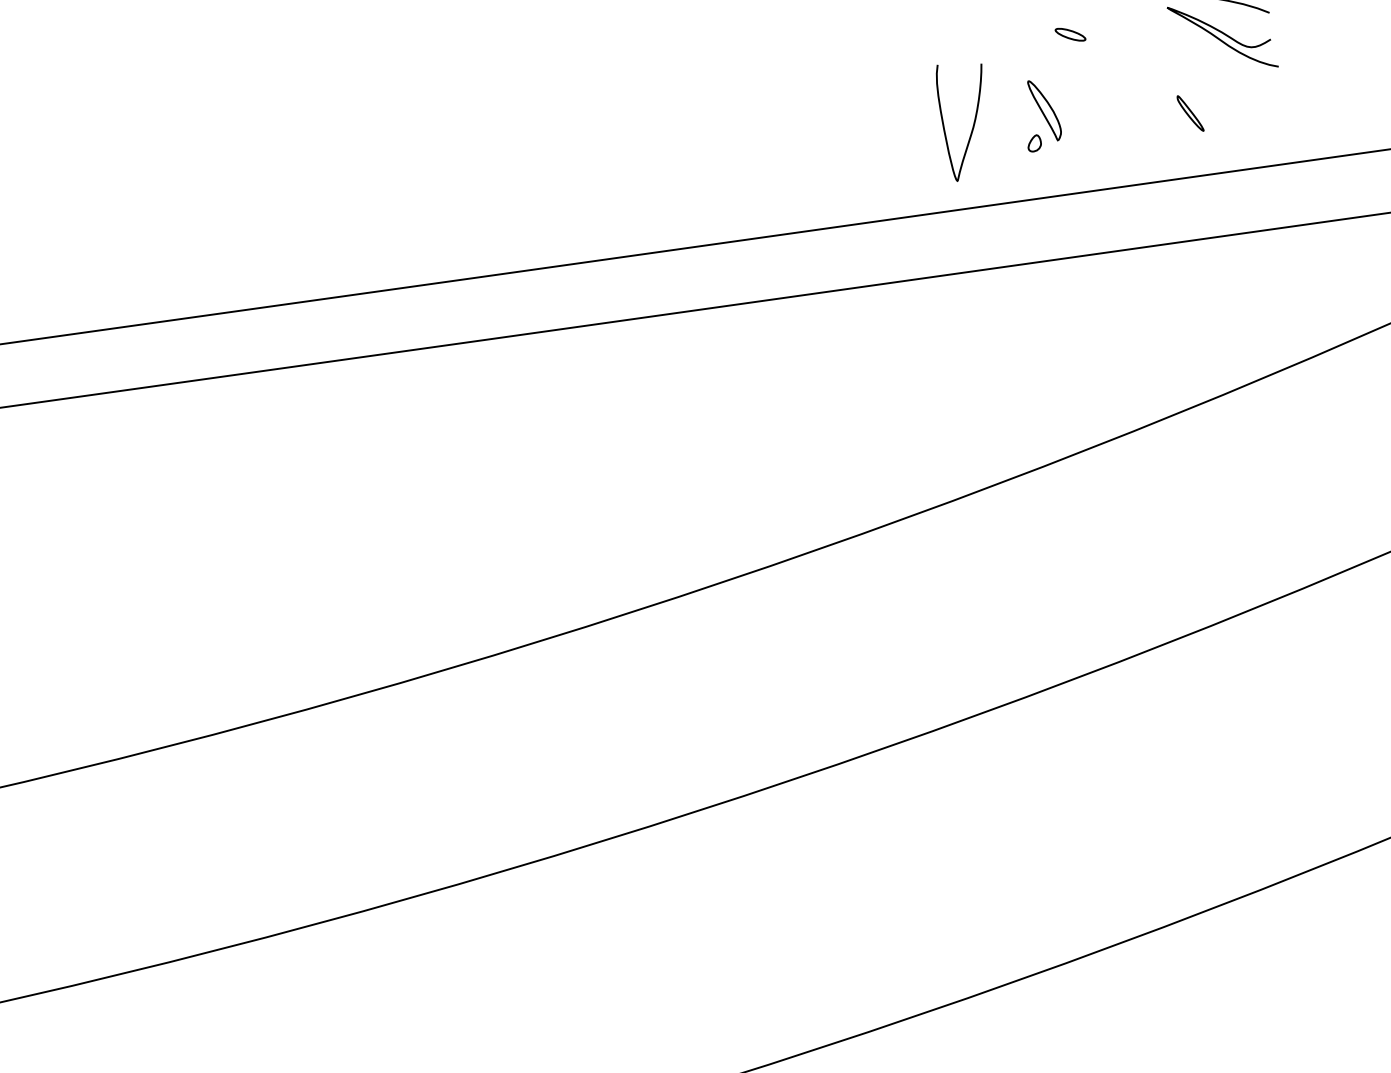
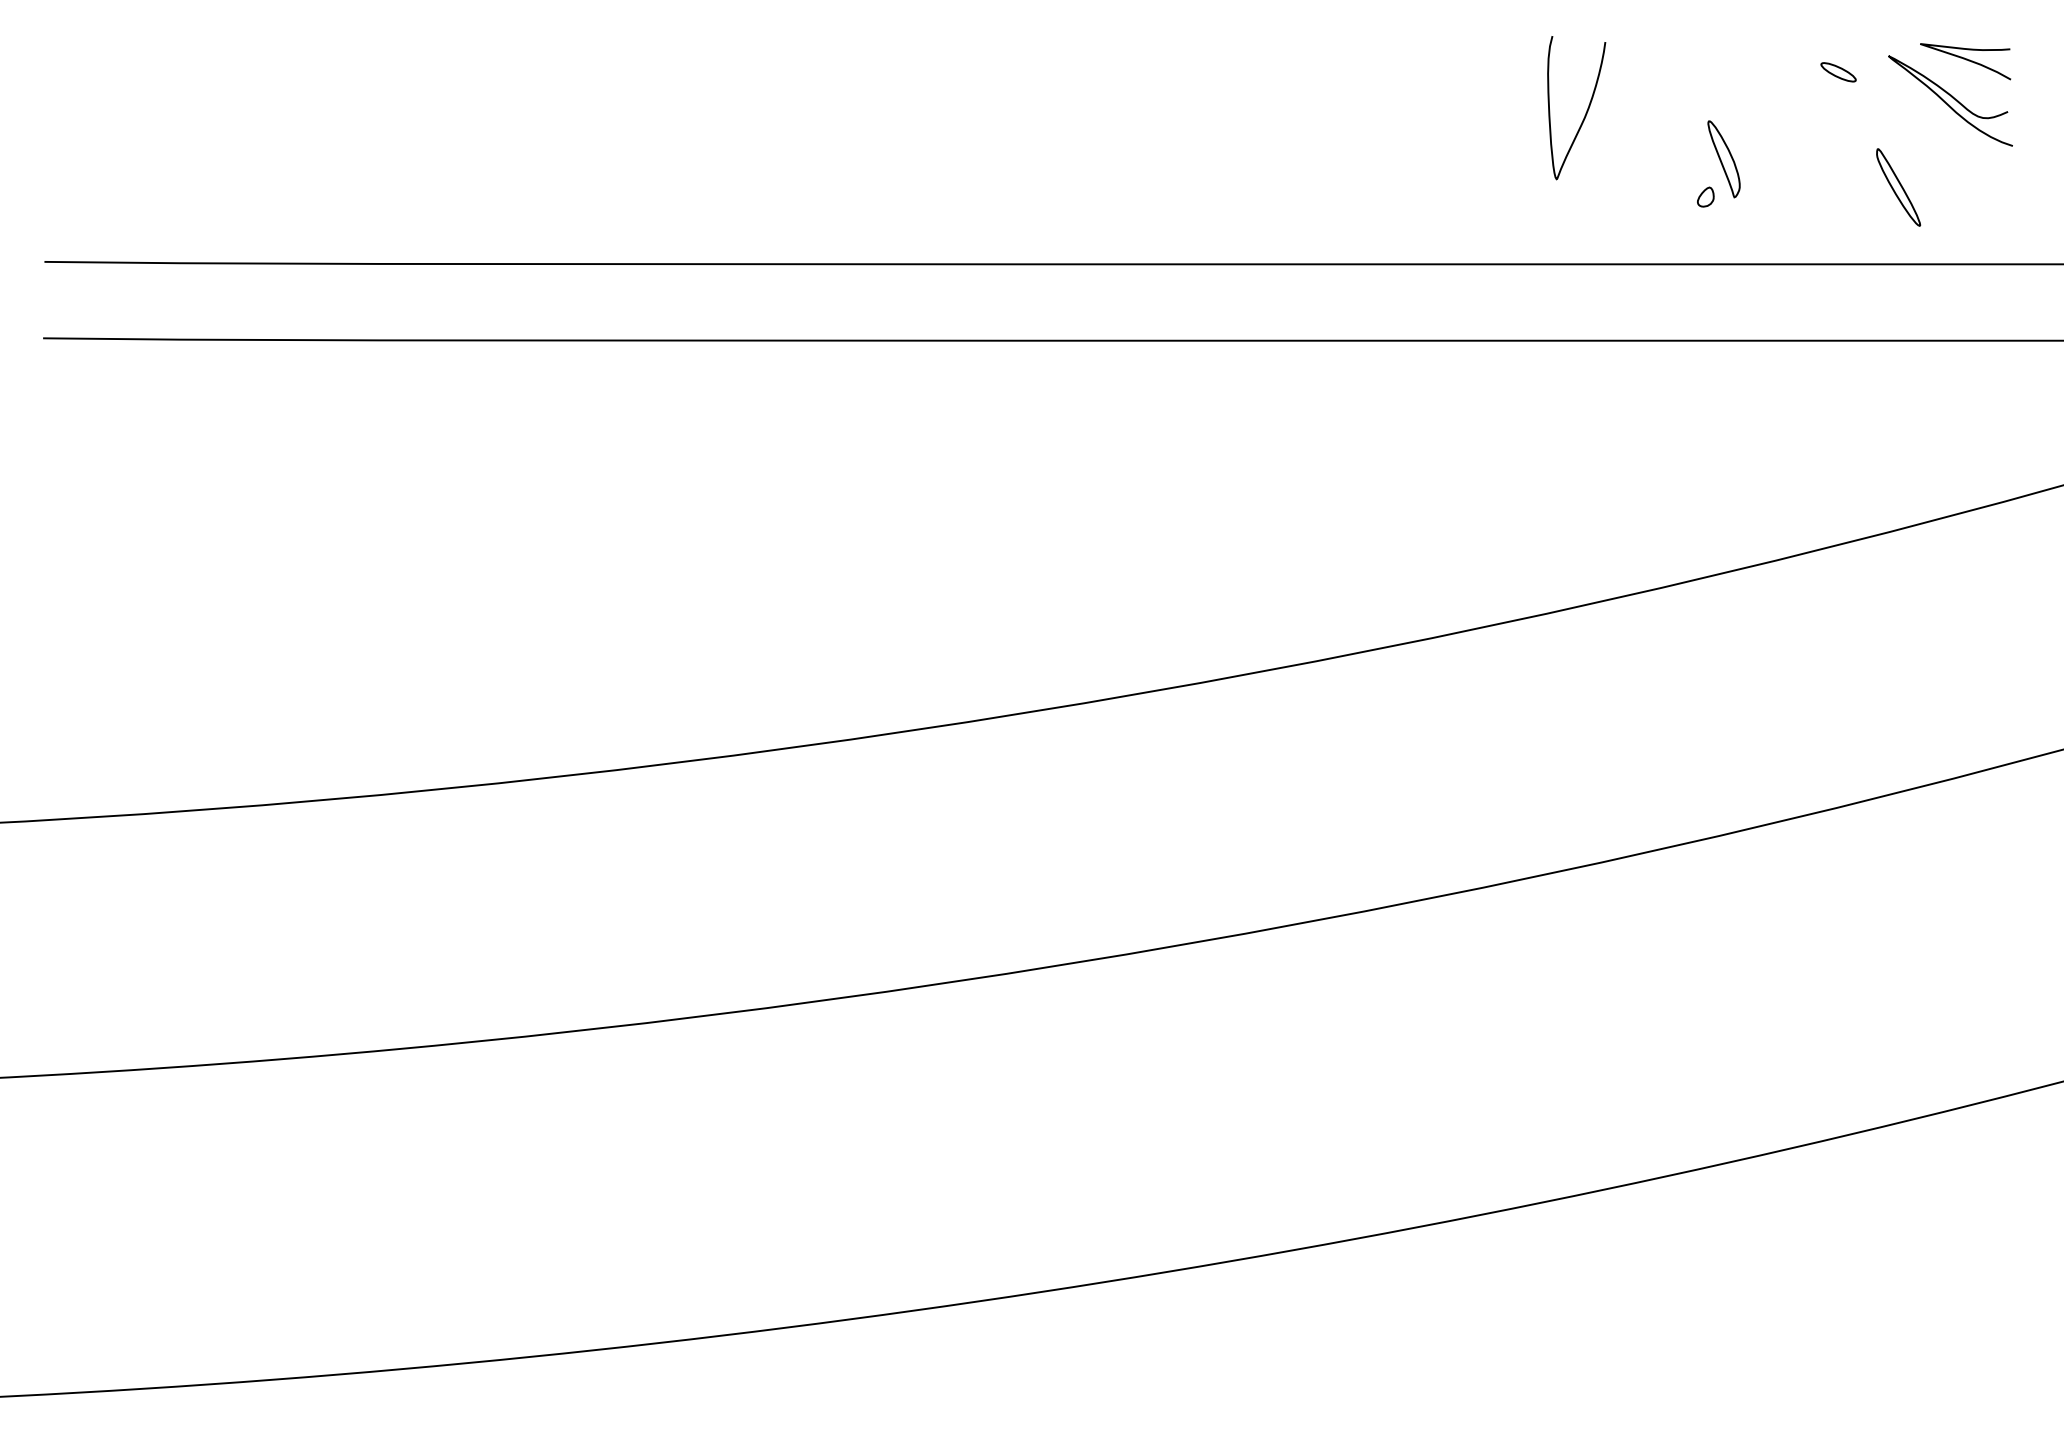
part: (1070, 34) -> (1838, 72), moved
part: (1190, 113) -> (1898, 187), size x1.67
curve: (973, 121) -> (1586, 110), moved

